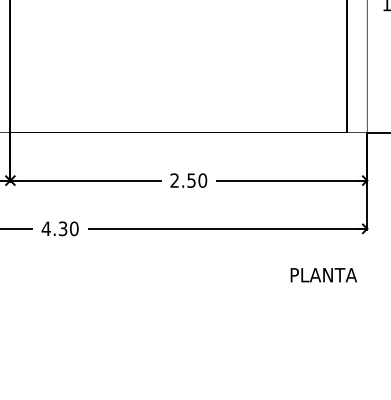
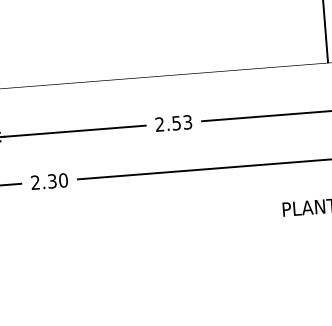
text: (202, 180) -> (187, 122), 2.50 -> 2.53
text: (45, 228) -> (34, 182), 4.30 -> 2.30

